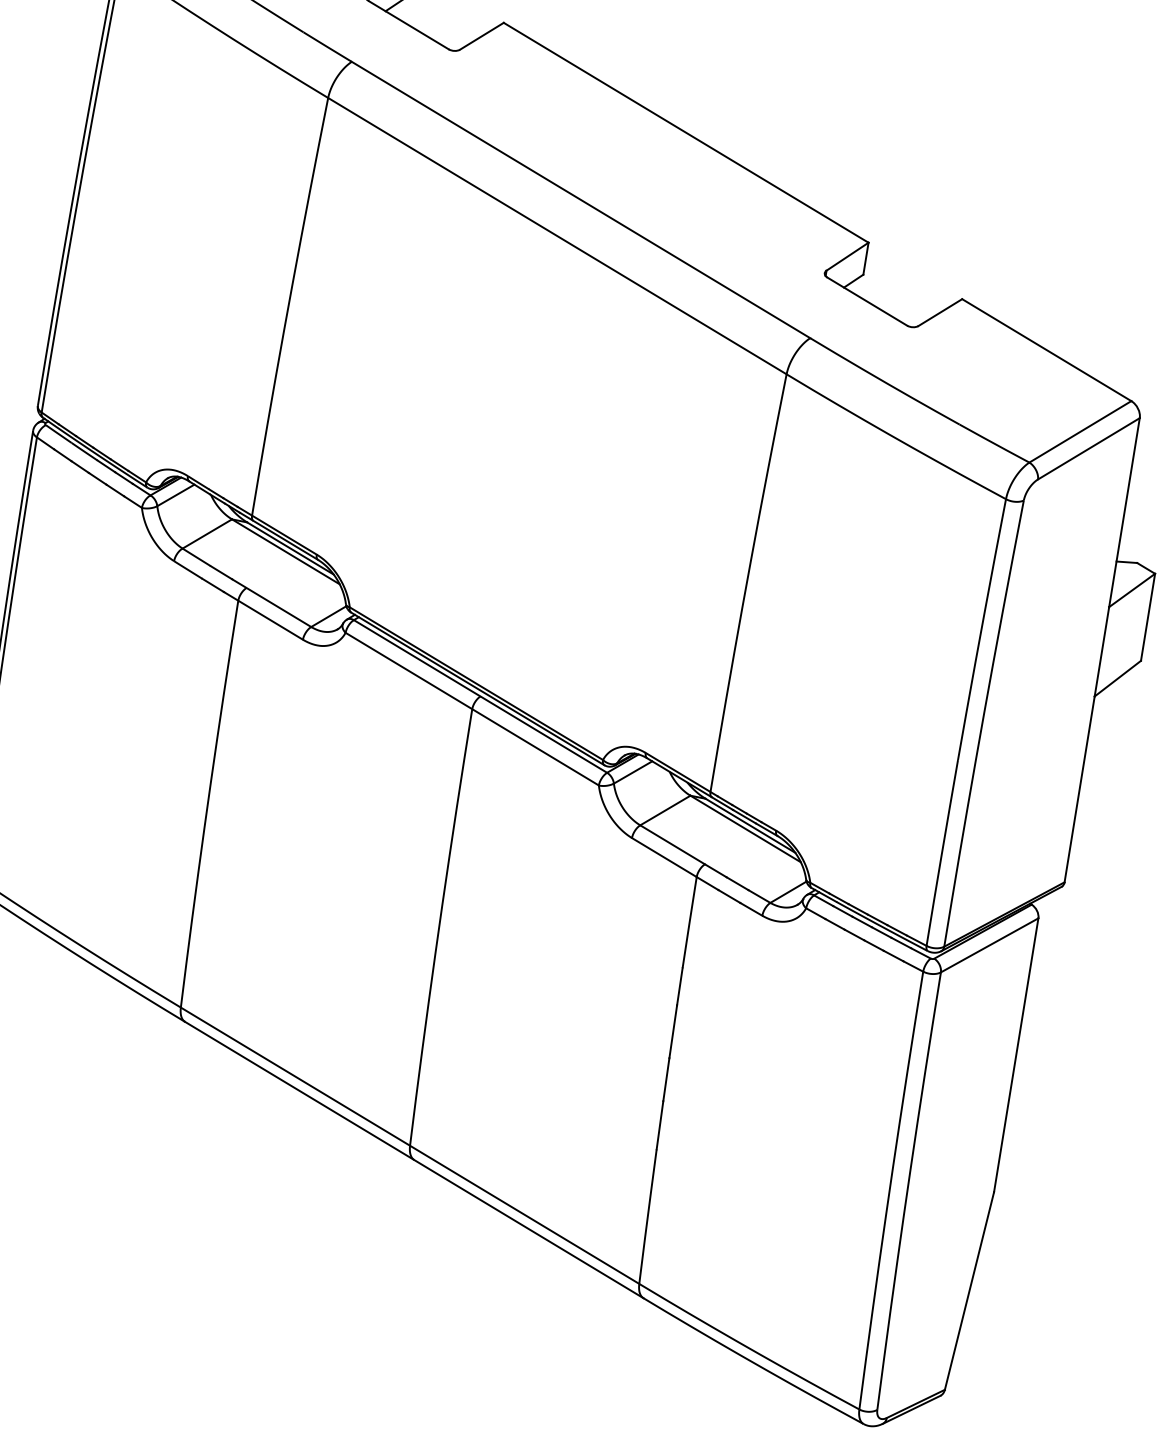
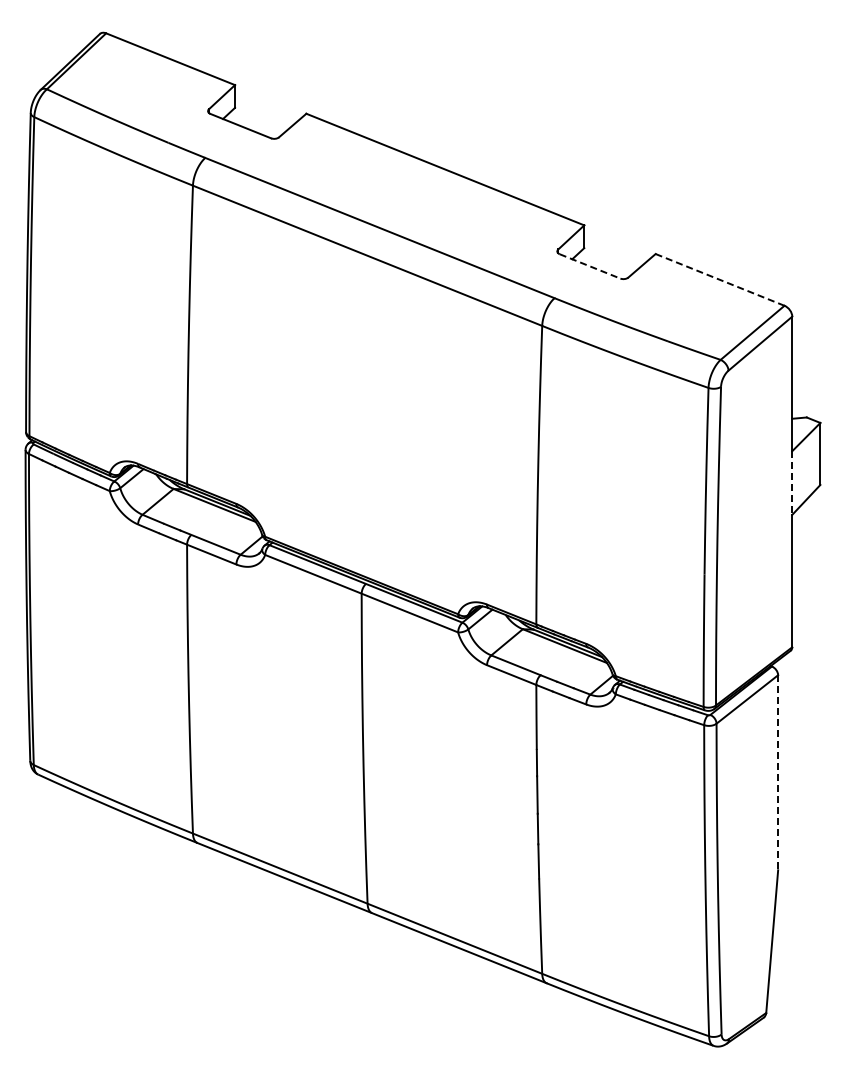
line: (867, 301) -> (590, 266), solid -> dashed
line: (1047, 351) -> (720, 280), solid -> dashed
line: (1102, 652) -> (792, 483), solid -> dashed
line: (1016, 1054) -> (778, 772), solid -> dashed

